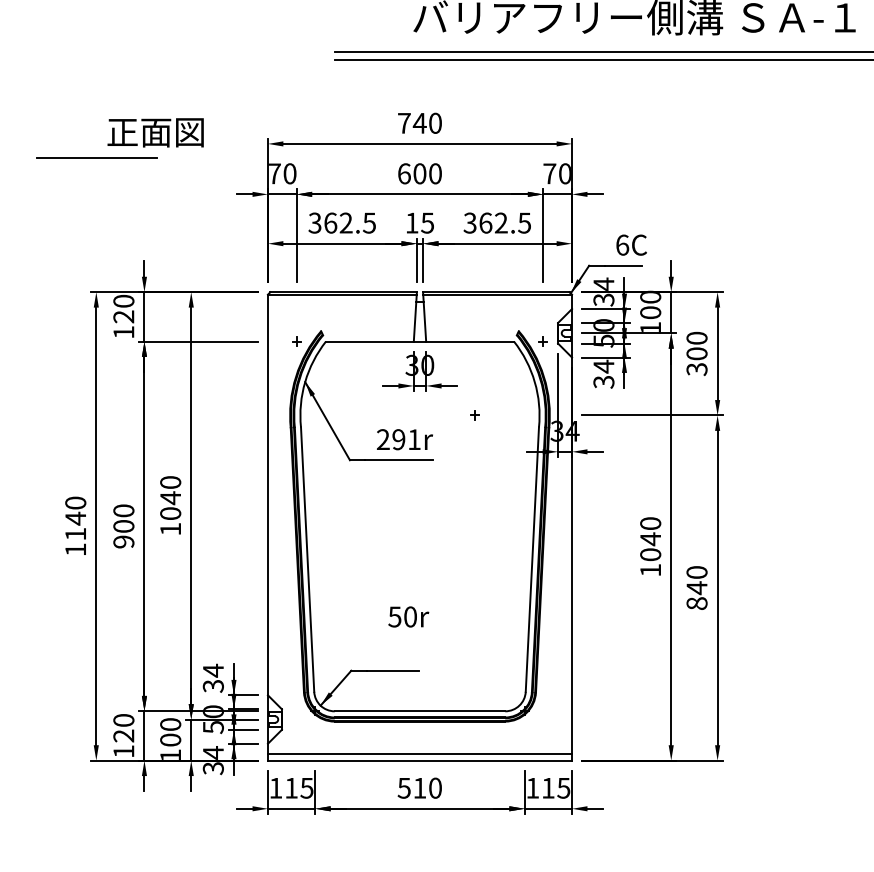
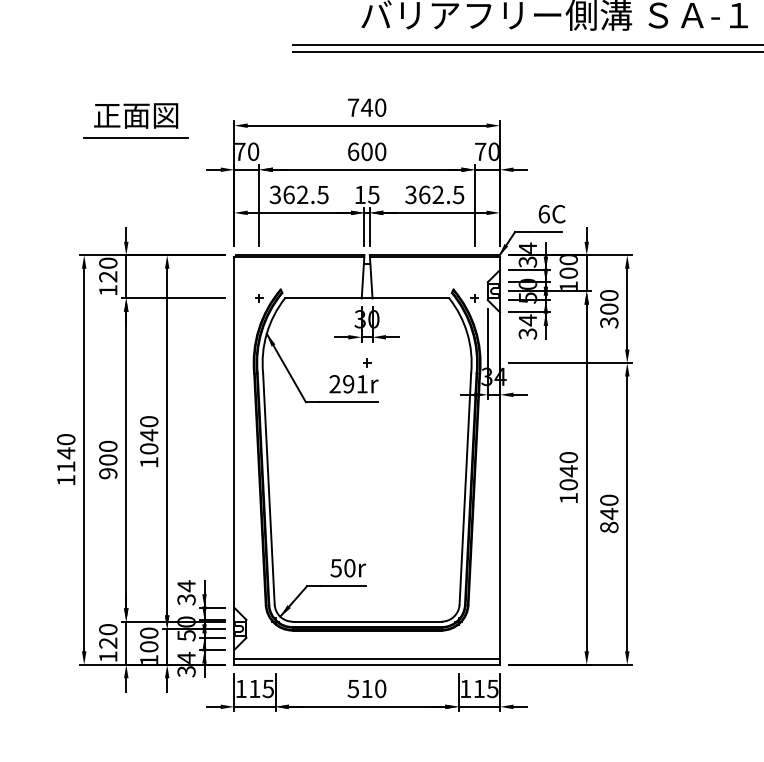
line: (96, 157) -> (135, 137), moved
part: (475, 414) -> (367, 362), moved
text: (408, 617) -> (348, 568), moved

